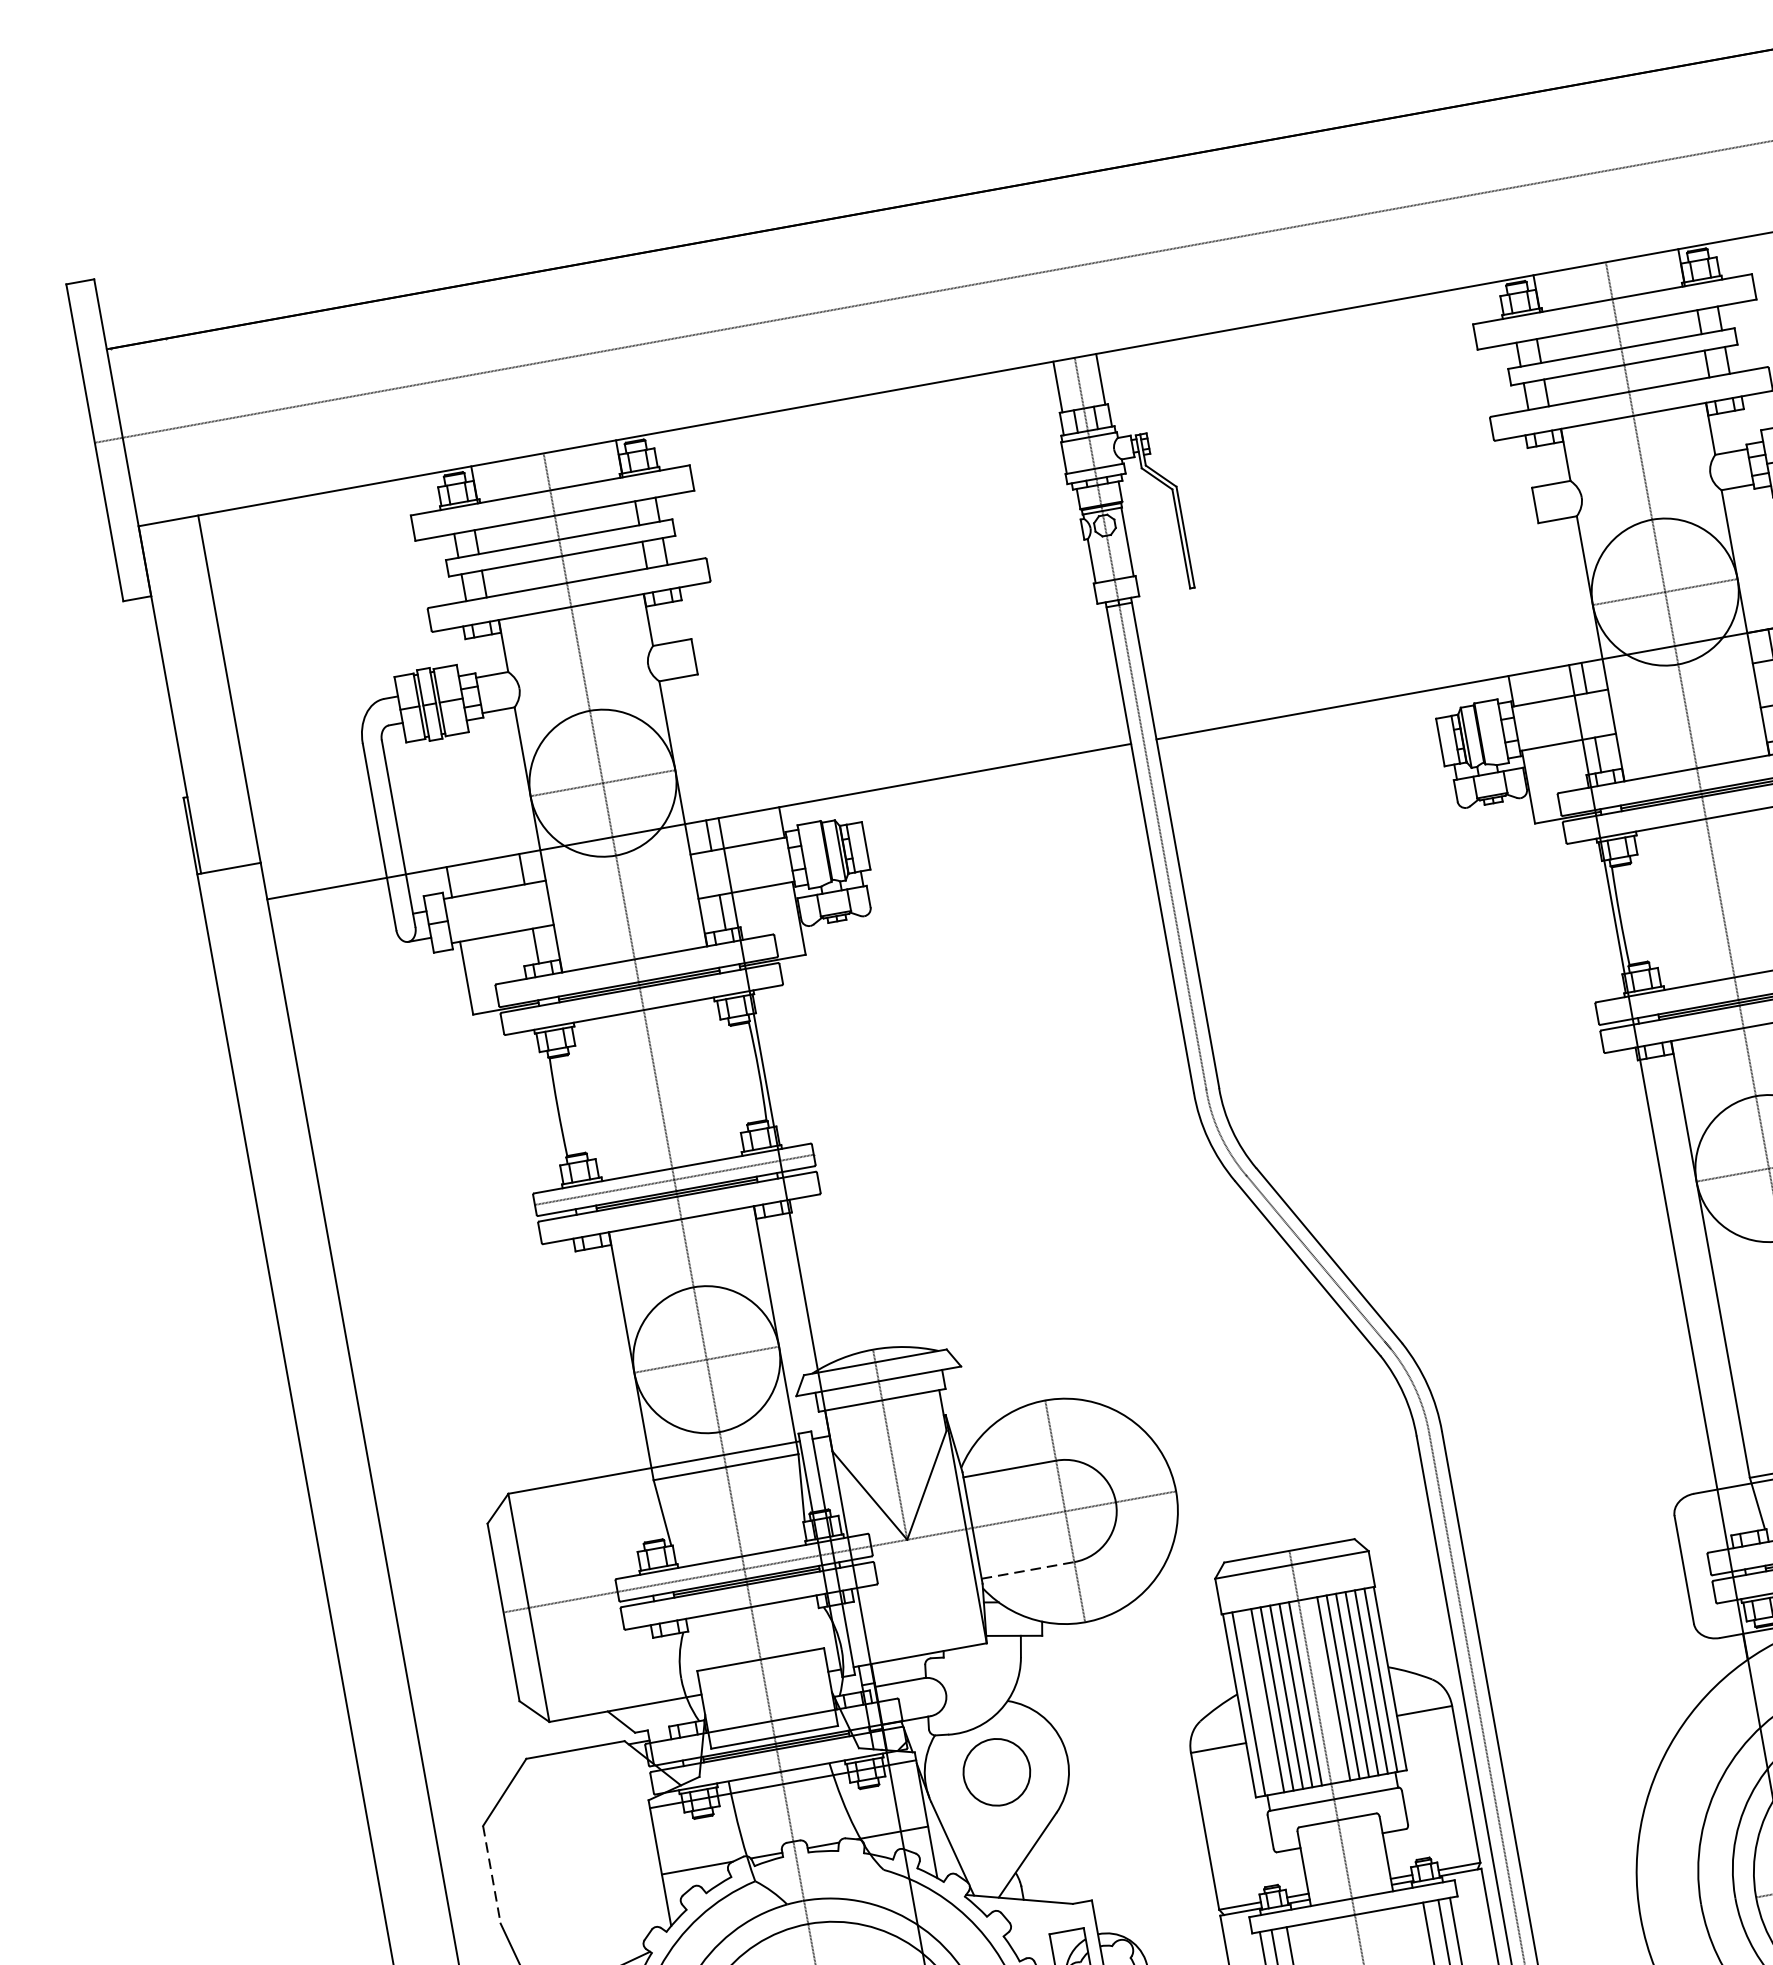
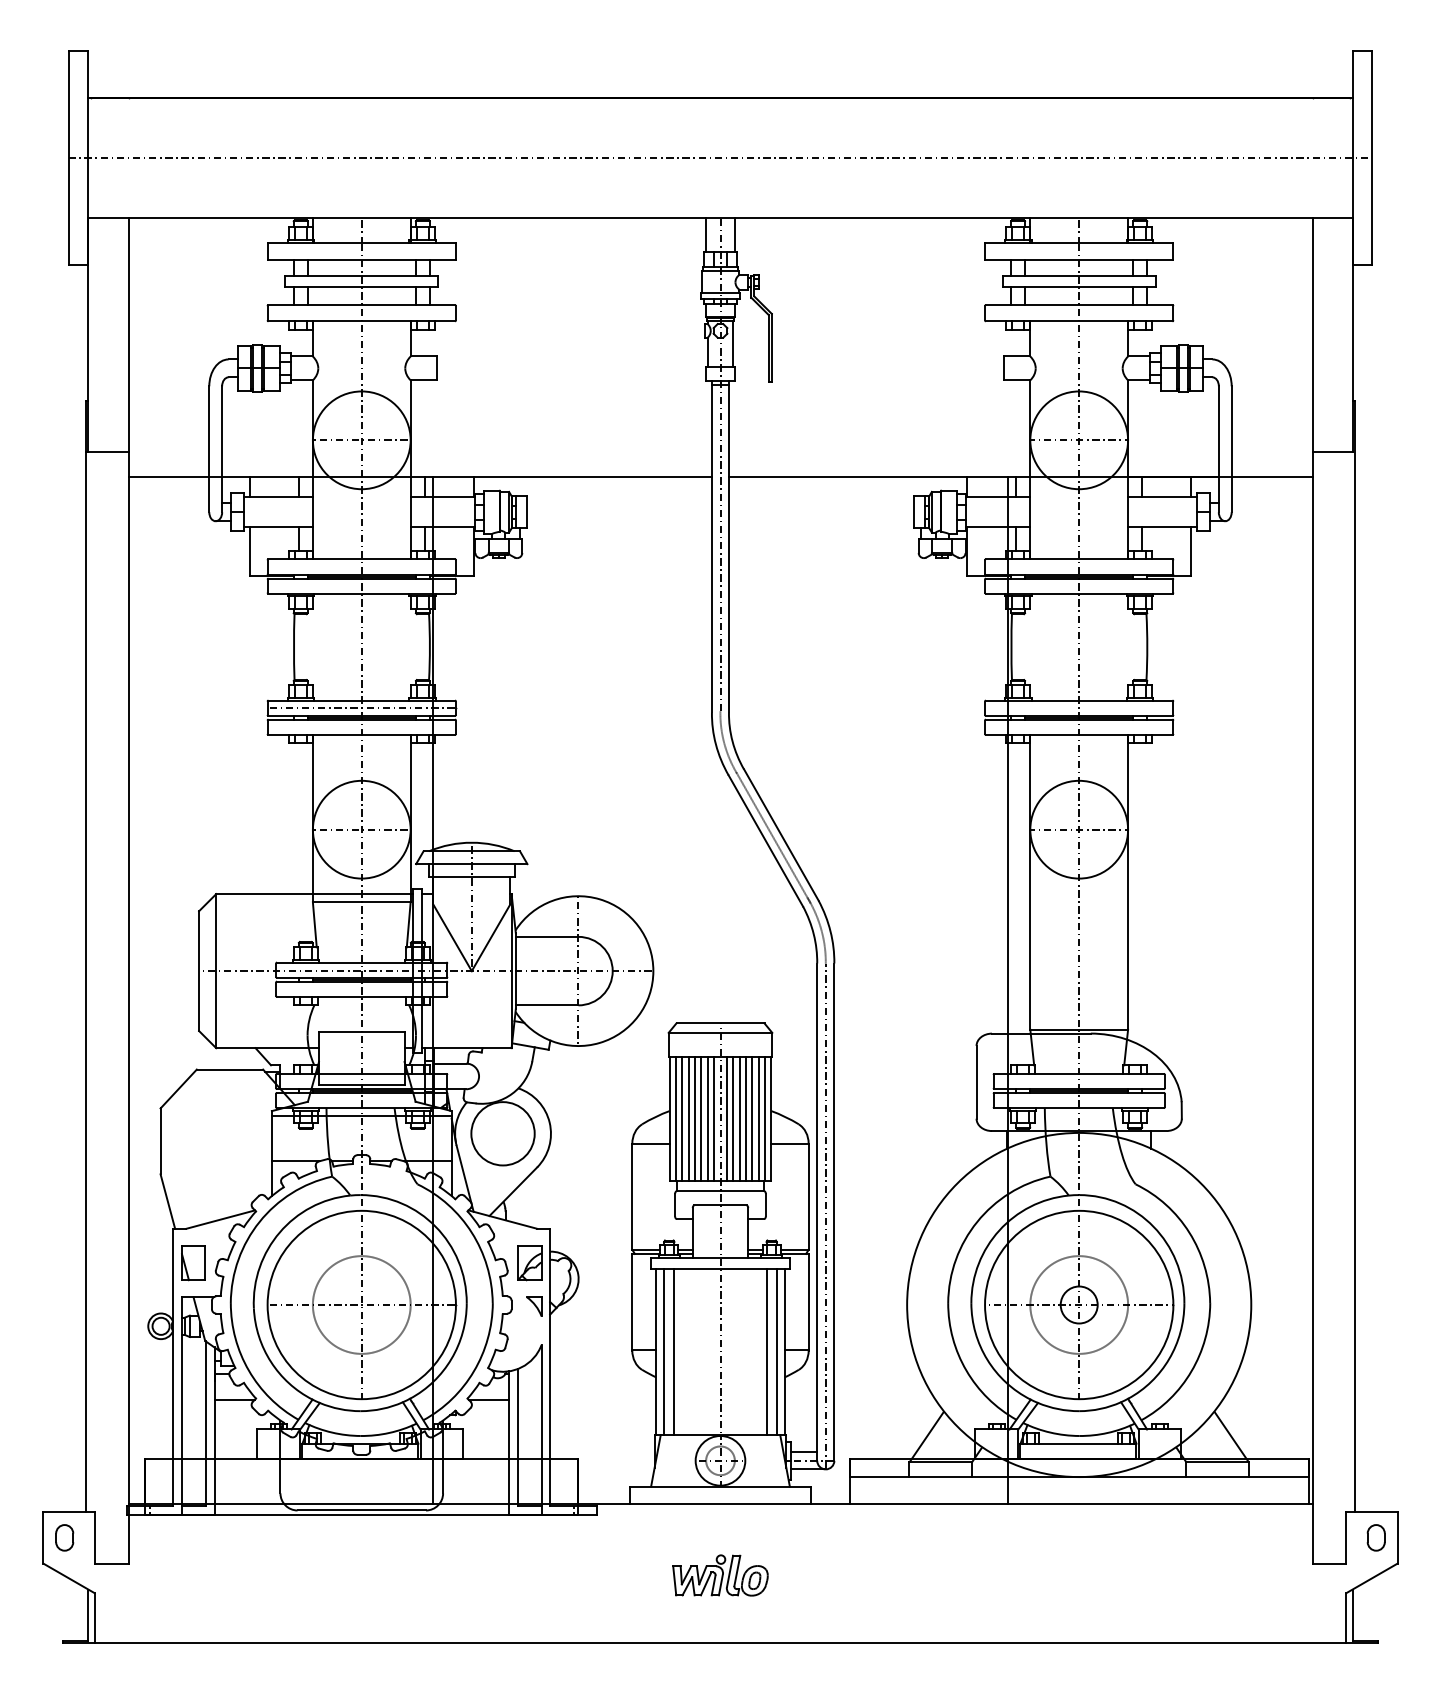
line: (1028, 1570) -> (547, 1005), dashed -> solid
line: (1323, 1690) -> (726, 1118), added
line: (1258, 1701) -> (682, 1118), added
circle: (996, 1772) -> (502, 1133), size x1.43
line: (491, 1874) -> (160, 1141), dashed -> solid

